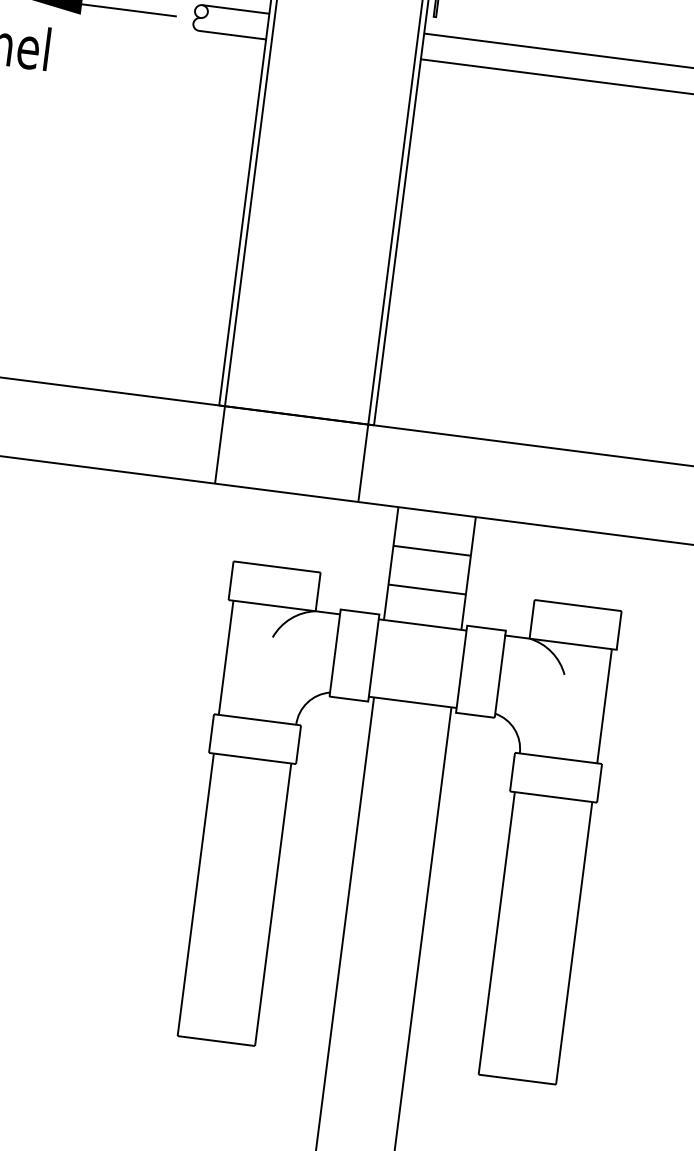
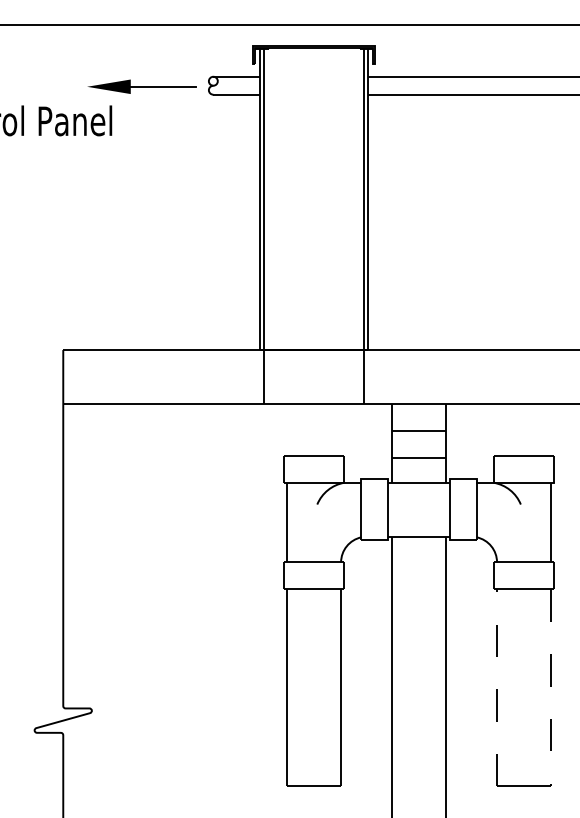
line: (497, 932) -> (497, 687), solid -> dashed
line: (574, 942) -> (551, 687), solid -> dashed

